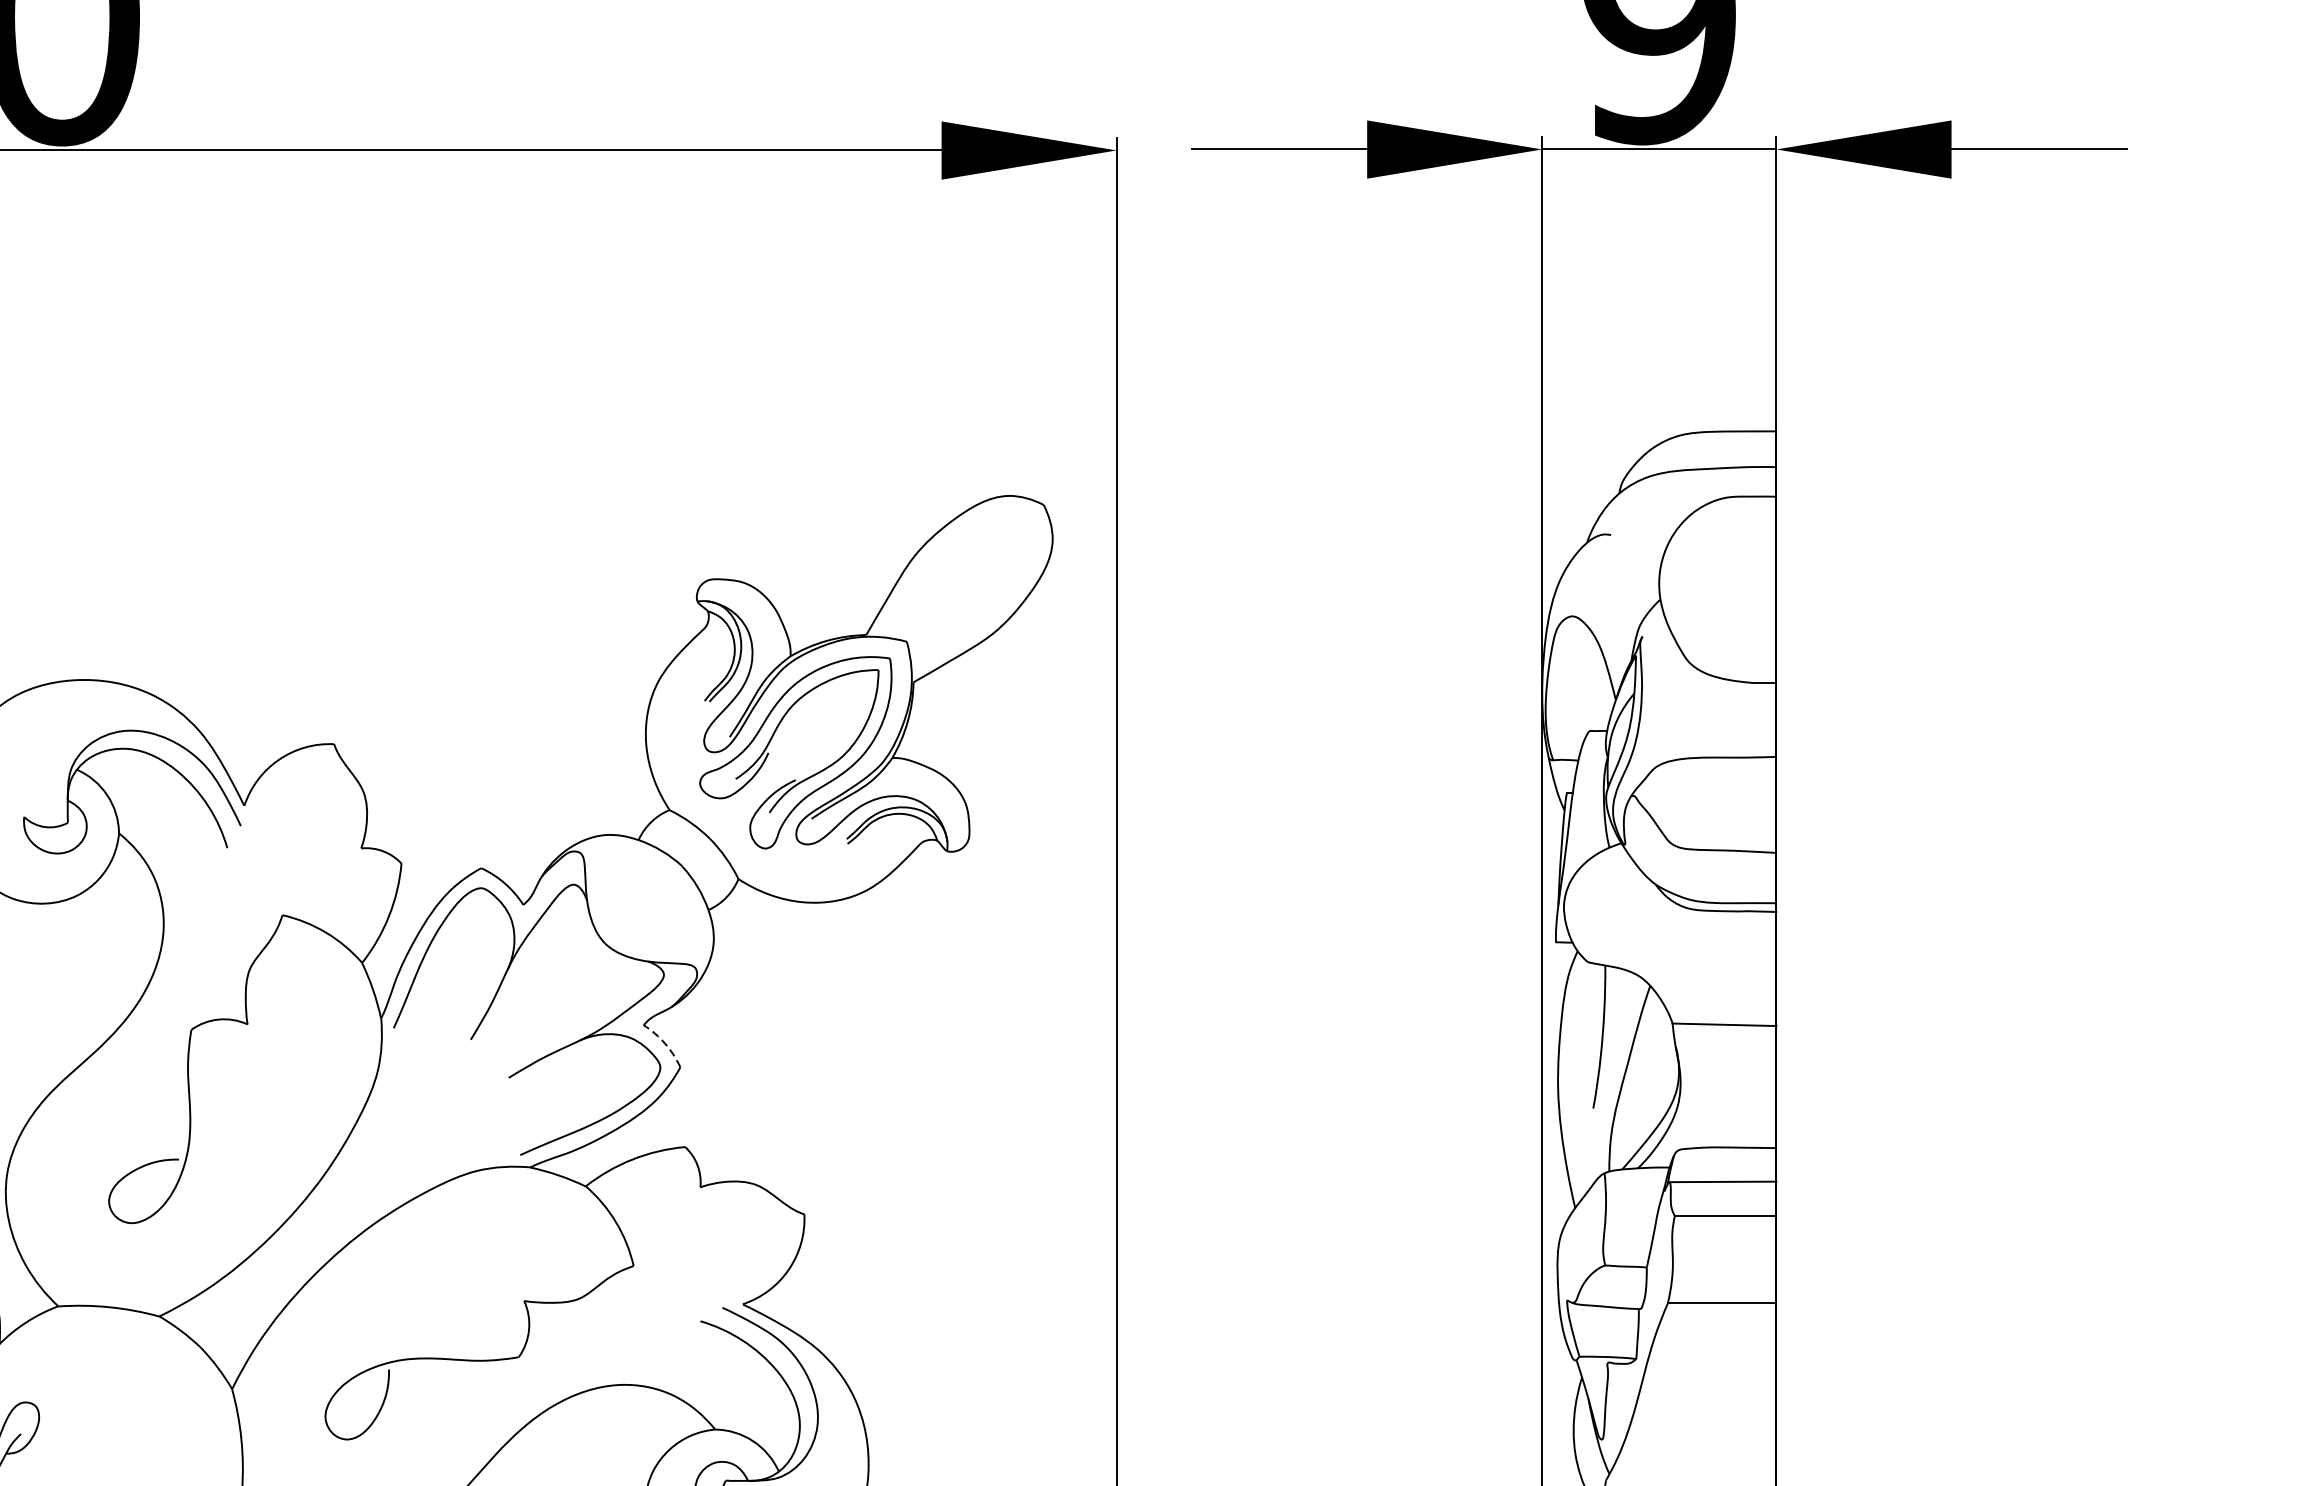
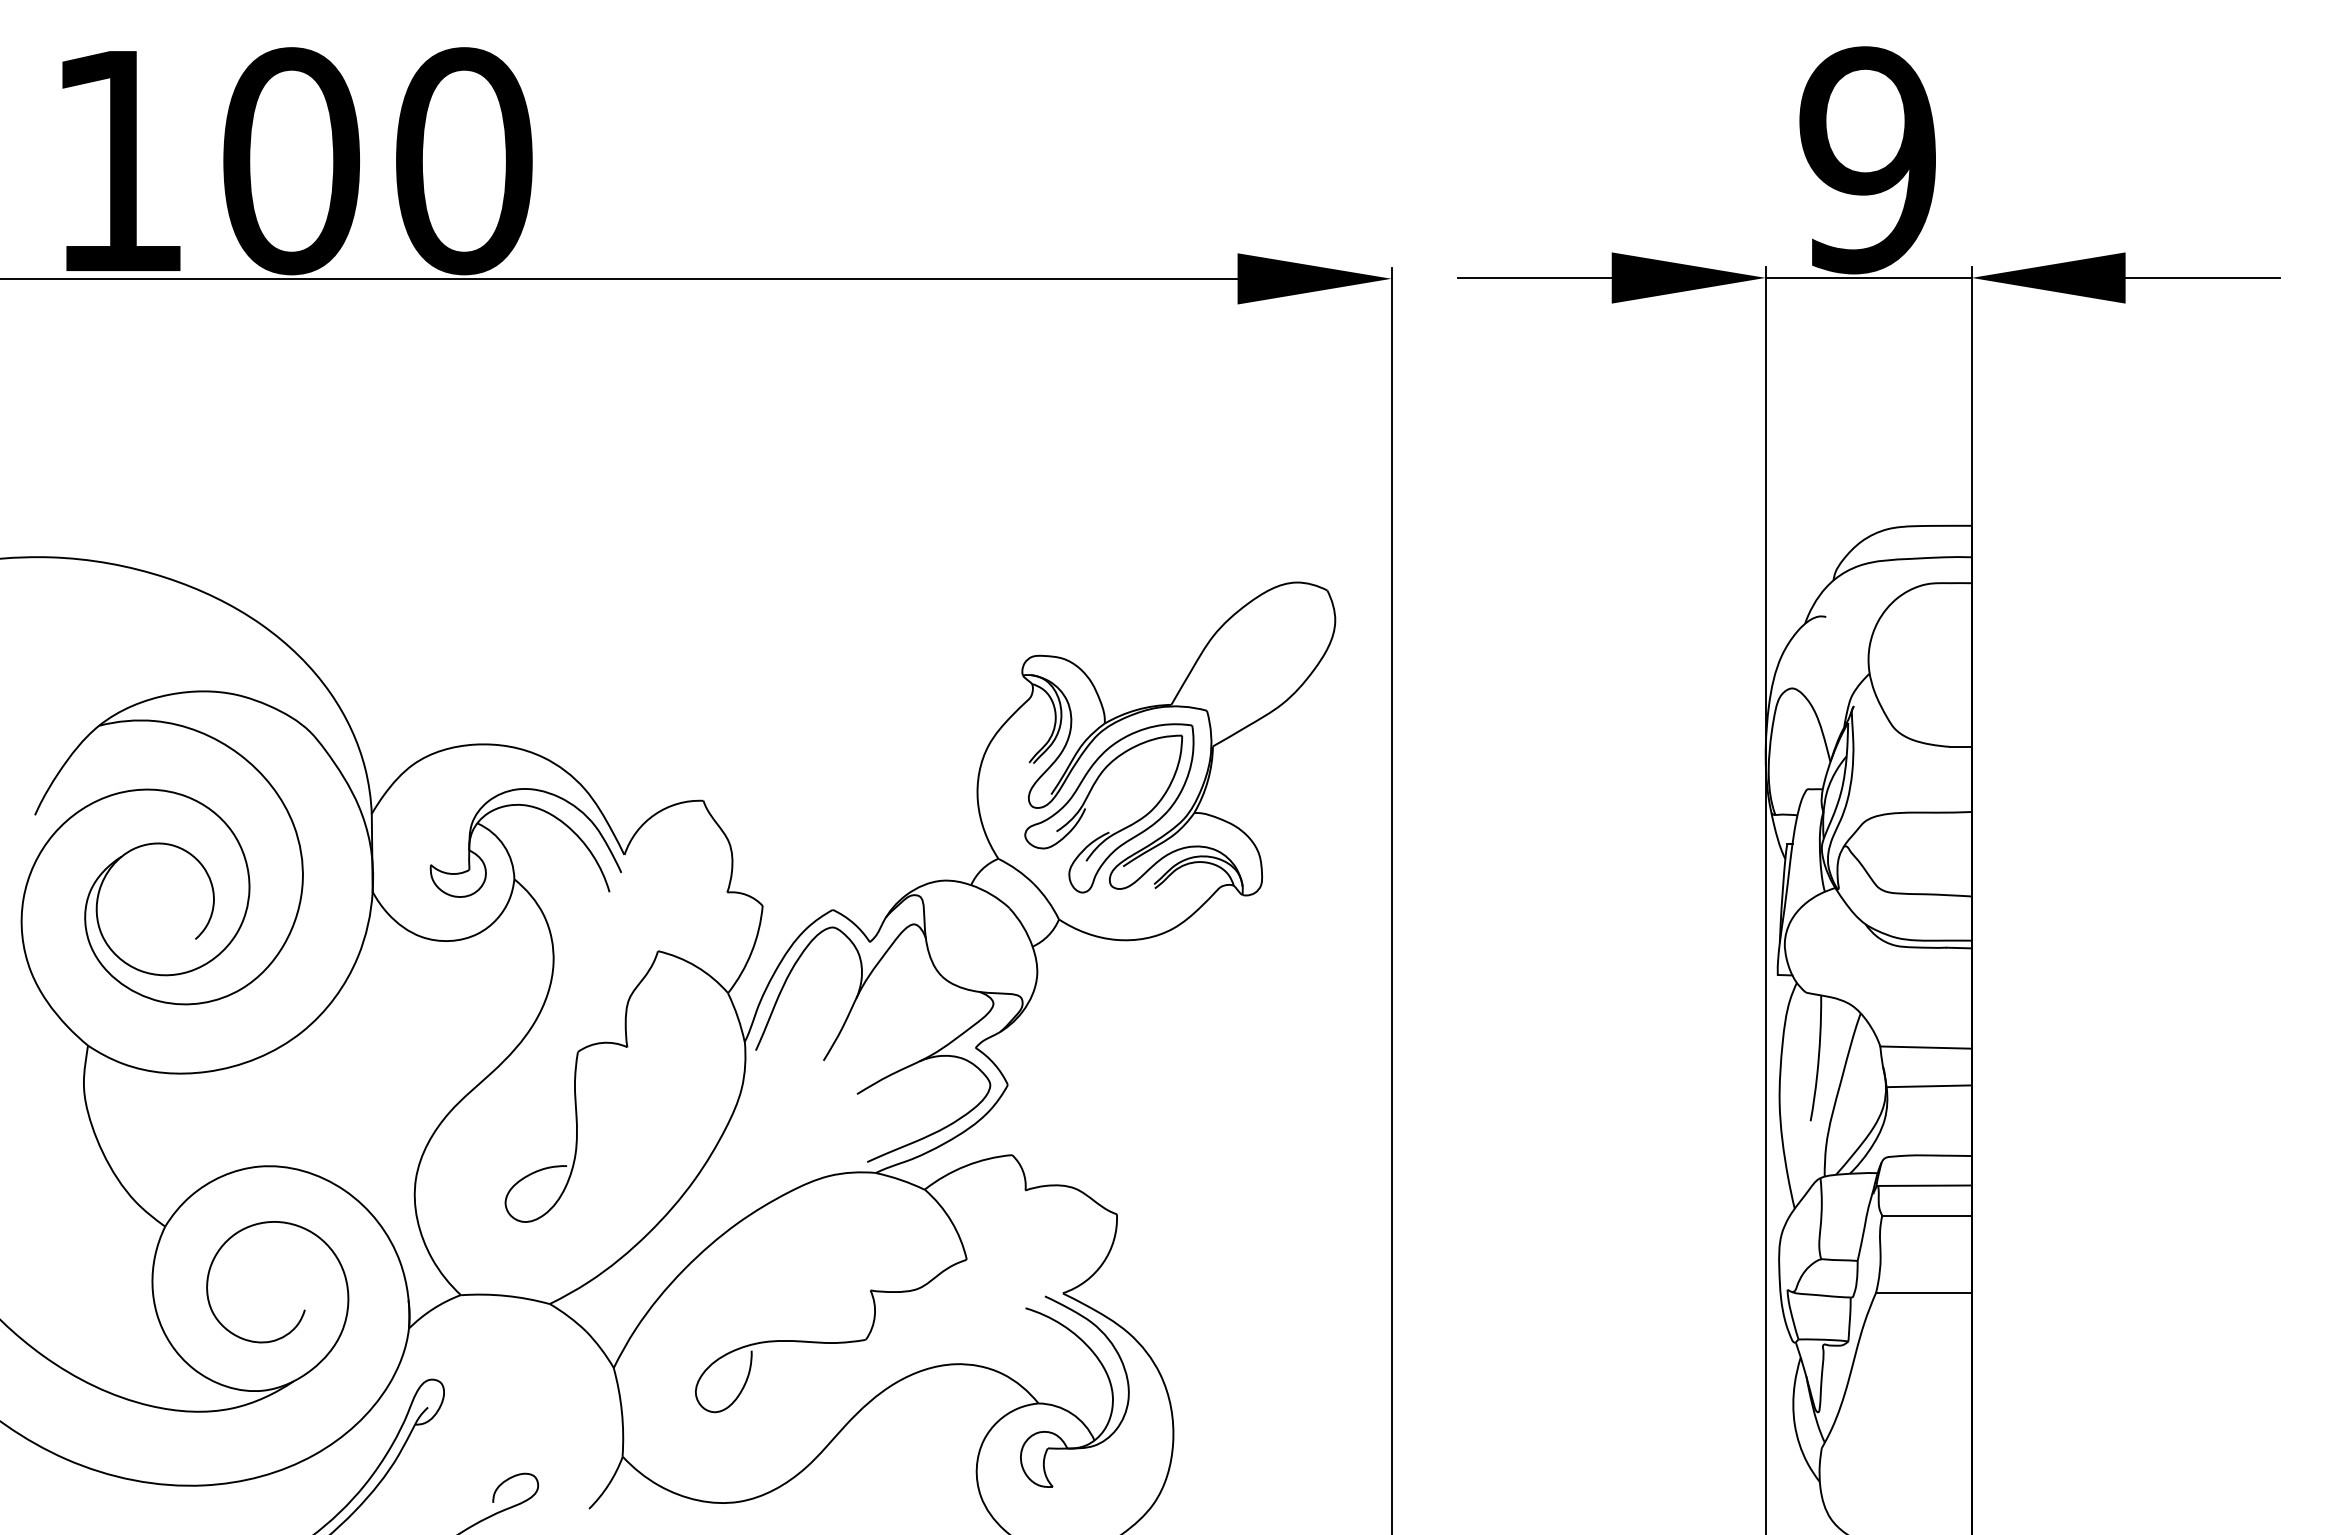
arc: (665, 1044) -> (994, 1064), dashed -> solid
line: (1727, 1069) -> (1928, 1086), added

